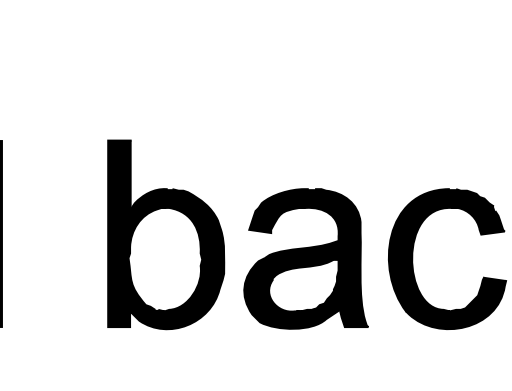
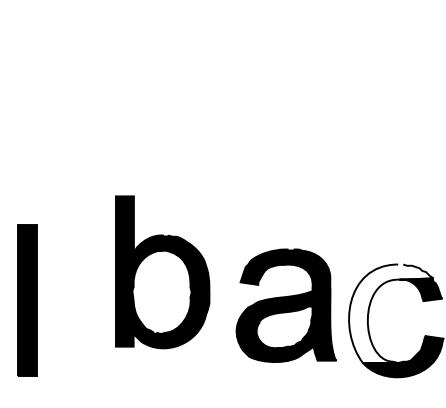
part: (165, 235) -> (162, 272), moved
fill: (441, 249) -> (391, 313), removed
part: (304, 258) -> (285, 305), moved

